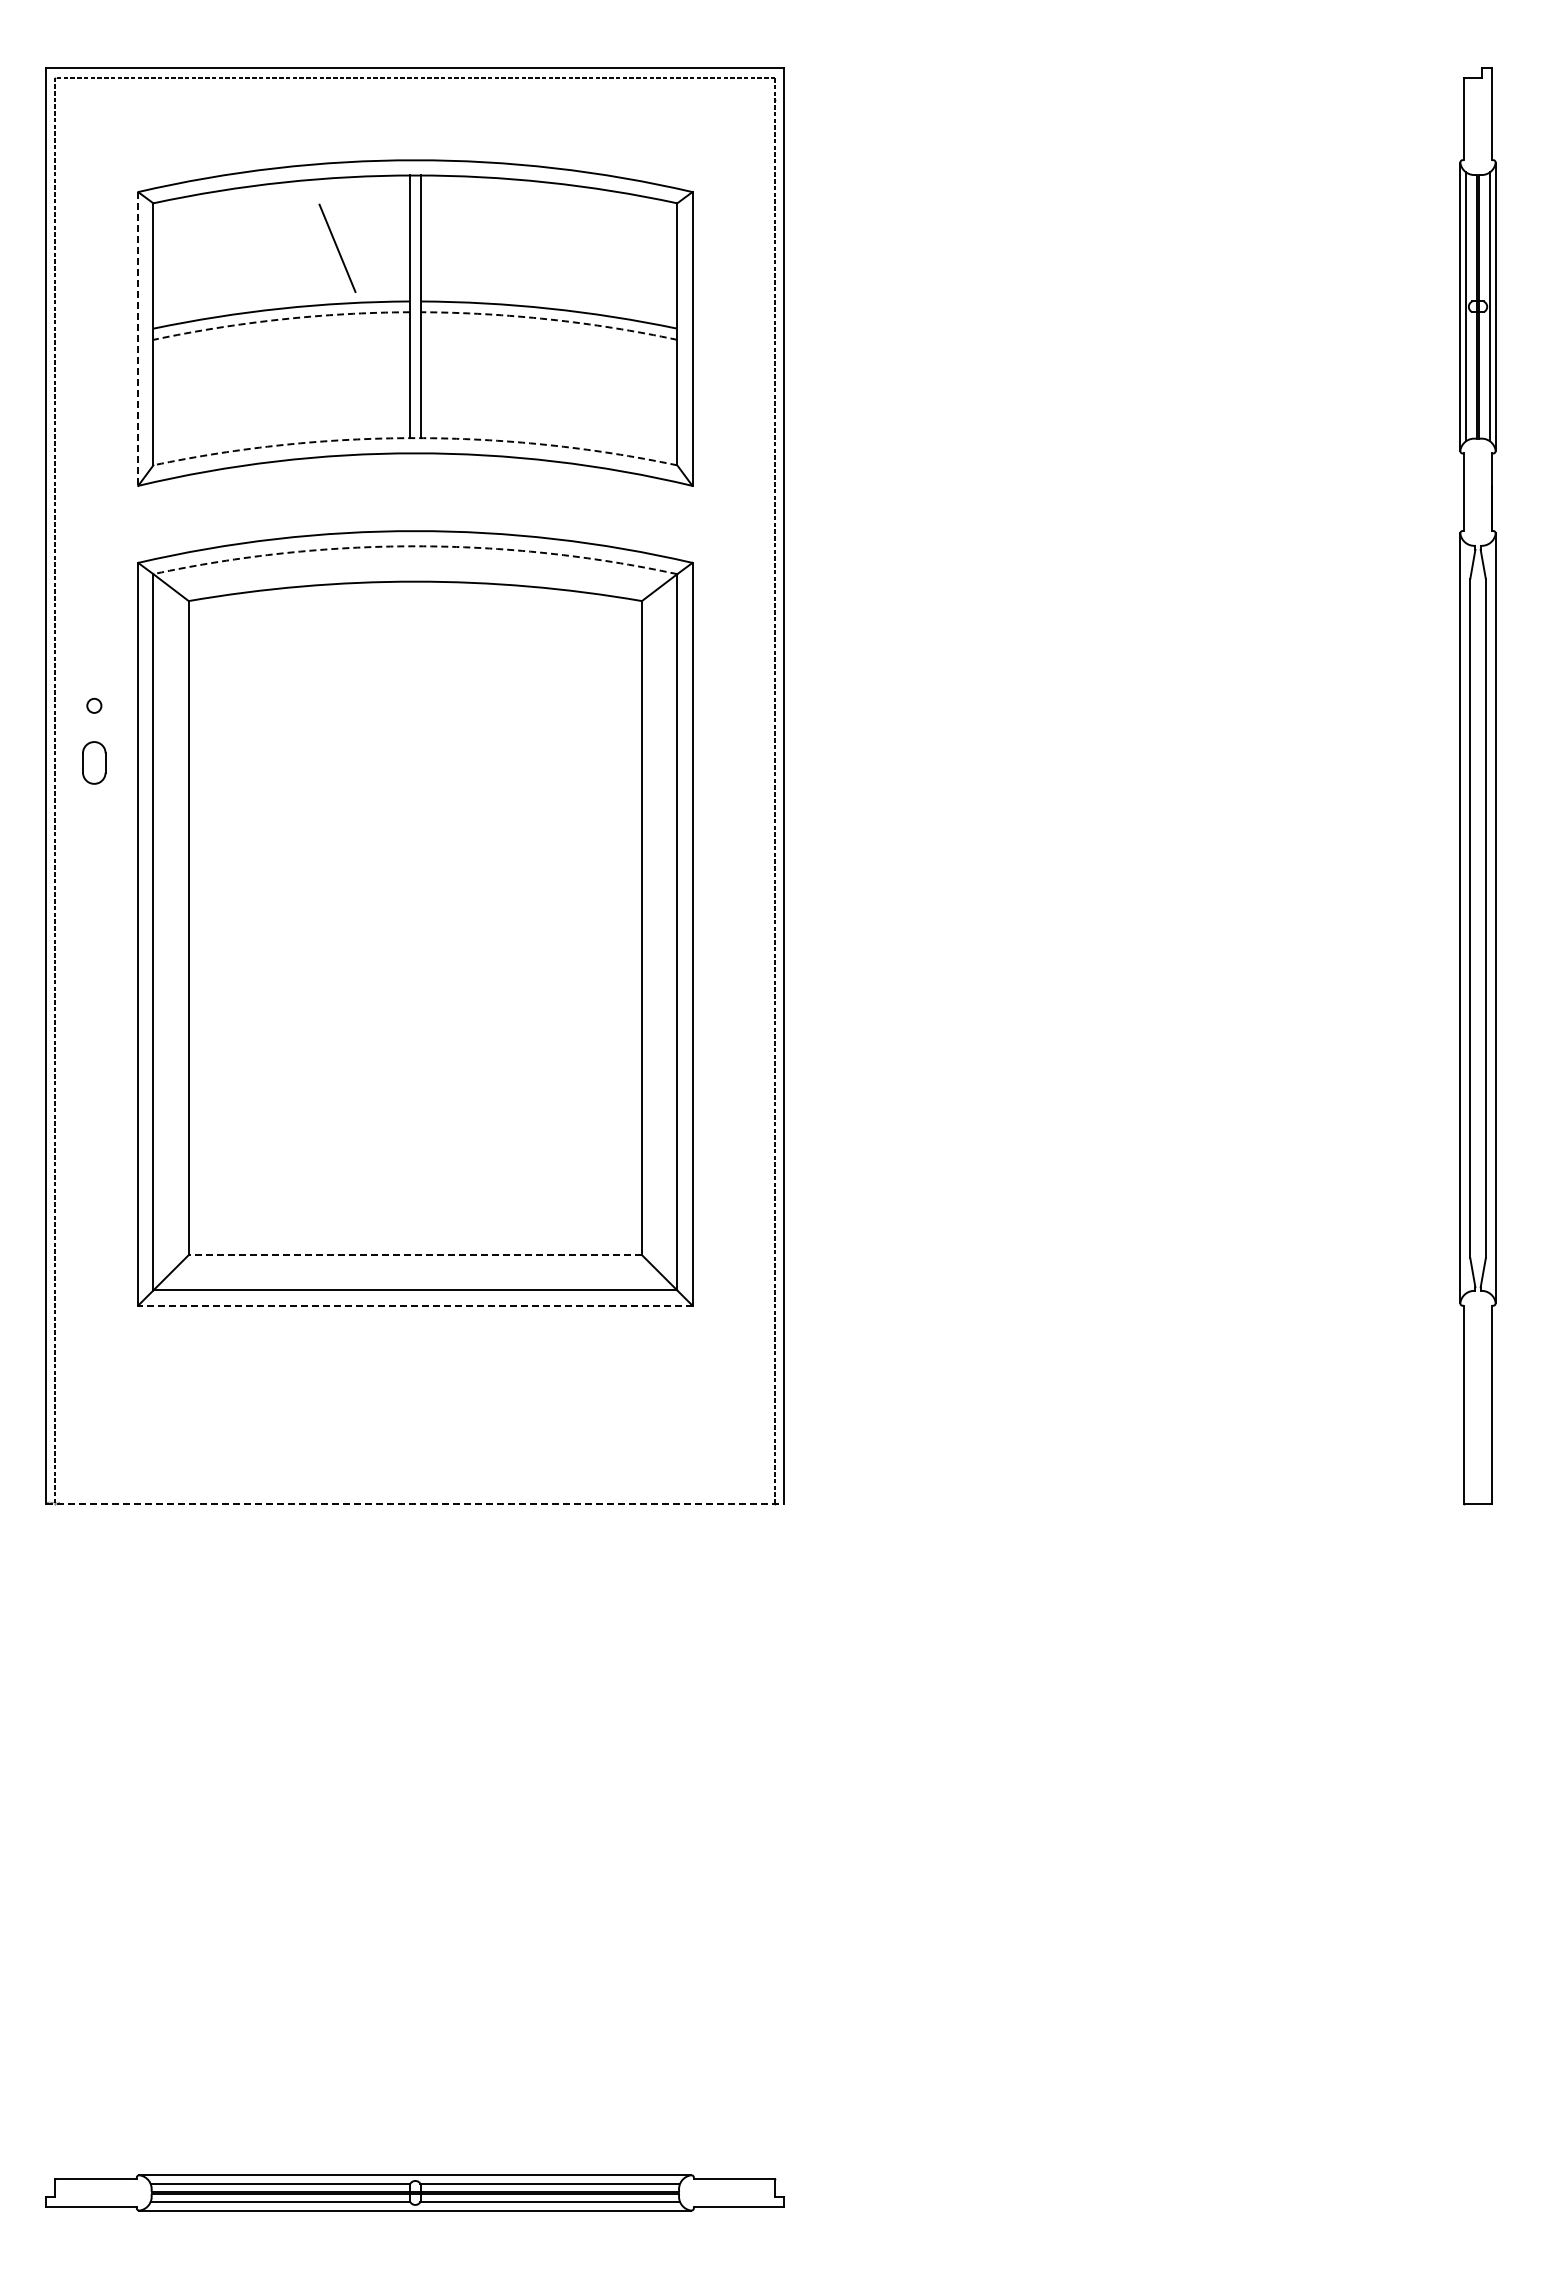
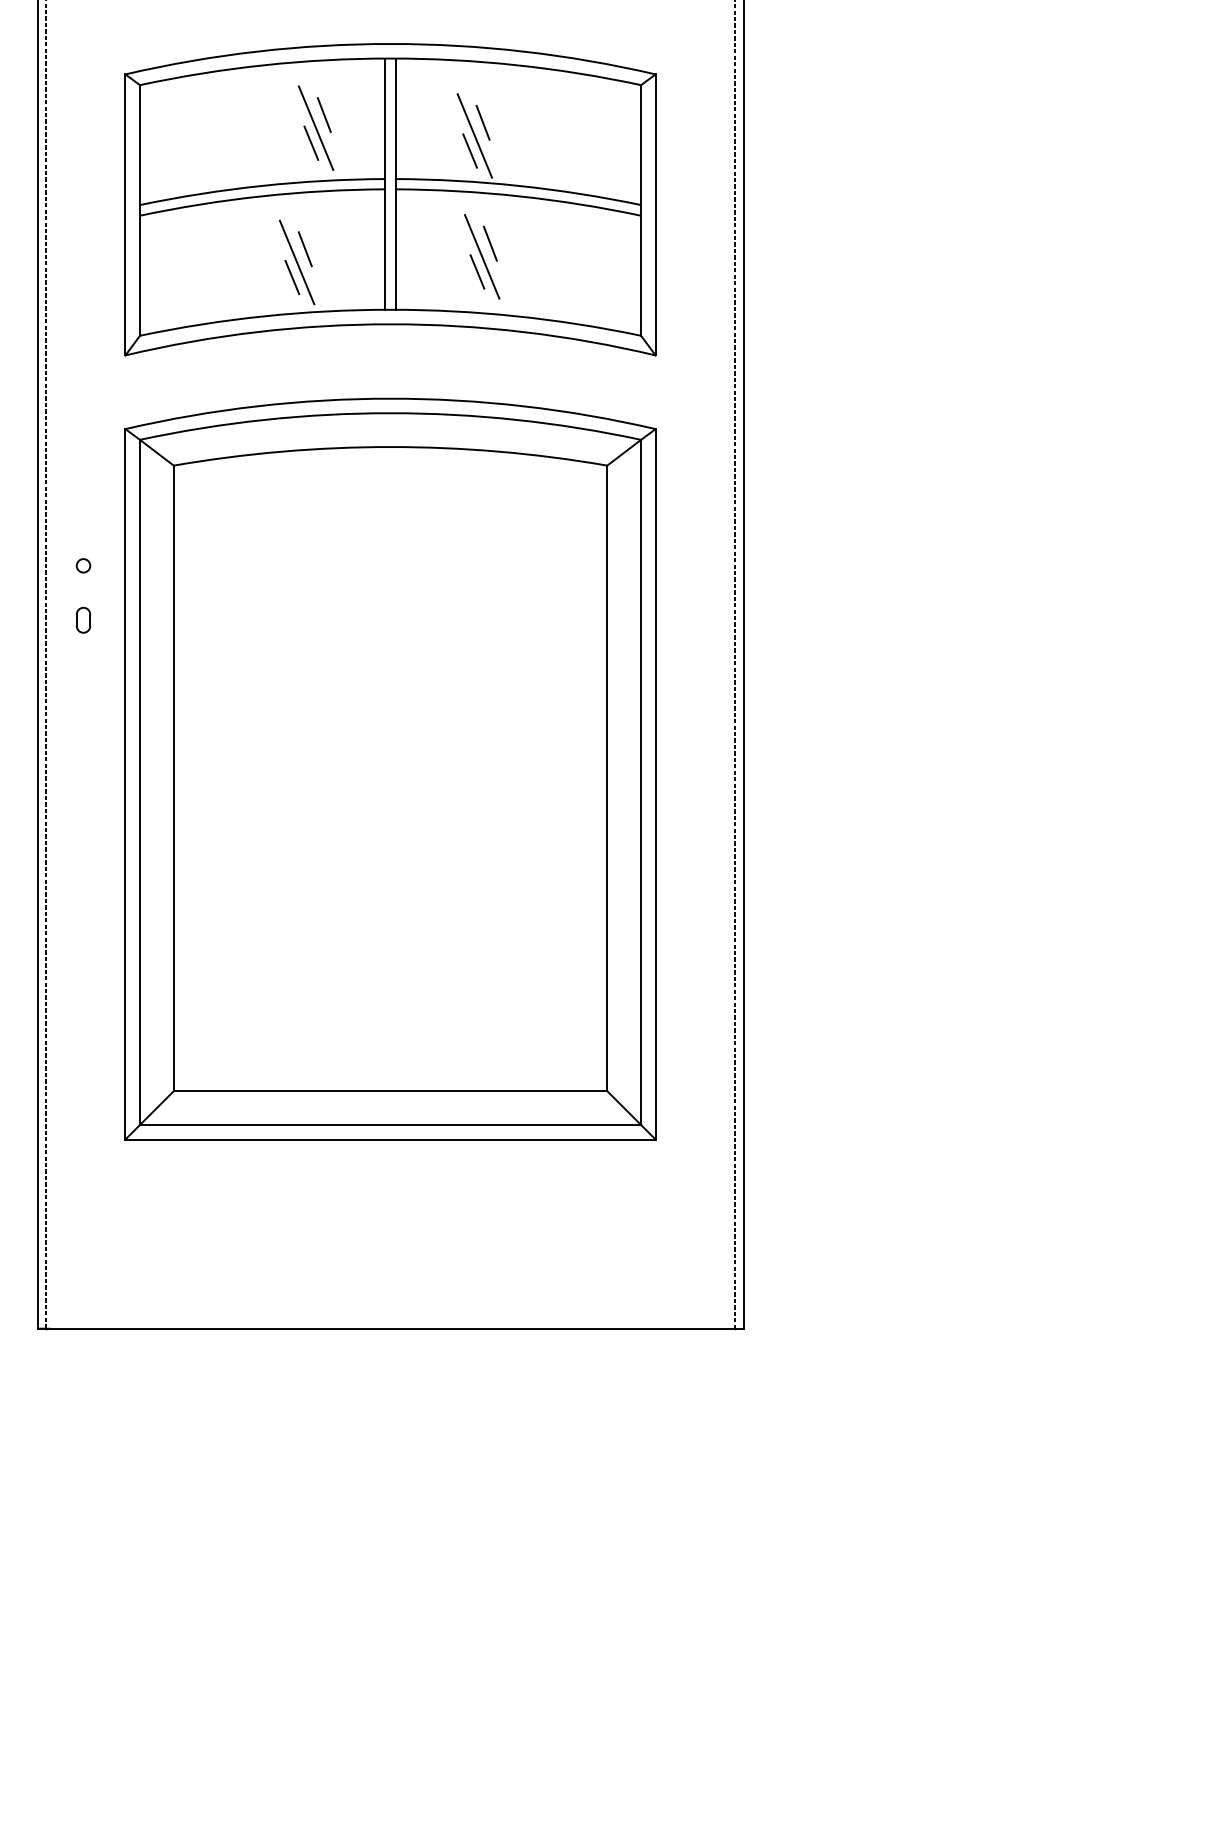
line: (345, 234) -> (323, 114), added
line: (511, 242) -> (482, 122), added
line: (503, 256) -> (474, 136), added
line: (332, 263) -> (311, 142), added
line: (498, 271) -> (470, 150), added
arc: (280, 319) -> (261, 196), dashed -> solid
arc: (549, 319) -> (518, 196), dashed -> solid
line: (138, 339) -> (125, 215), dashed -> solid
line: (519, 368) -> (490, 243), added
line: (325, 374) -> (304, 248), added
line: (511, 382) -> (482, 256), added
line: (317, 388) -> (296, 262), added
line: (506, 398) -> (477, 271), added
line: (312, 404) -> (292, 277), added
arc: (415, 438) -> (390, 310), dashed -> solid
arc: (415, 546) -> (390, 413), dashed -> solid
part: (94, 762) -> (83, 620), size x0.62
line: (415, 1255) -> (390, 1091), dashed -> solid
line: (414, 1305) -> (389, 1139), dashed -> solid
line: (415, 1503) -> (390, 1328), dashed -> solid

